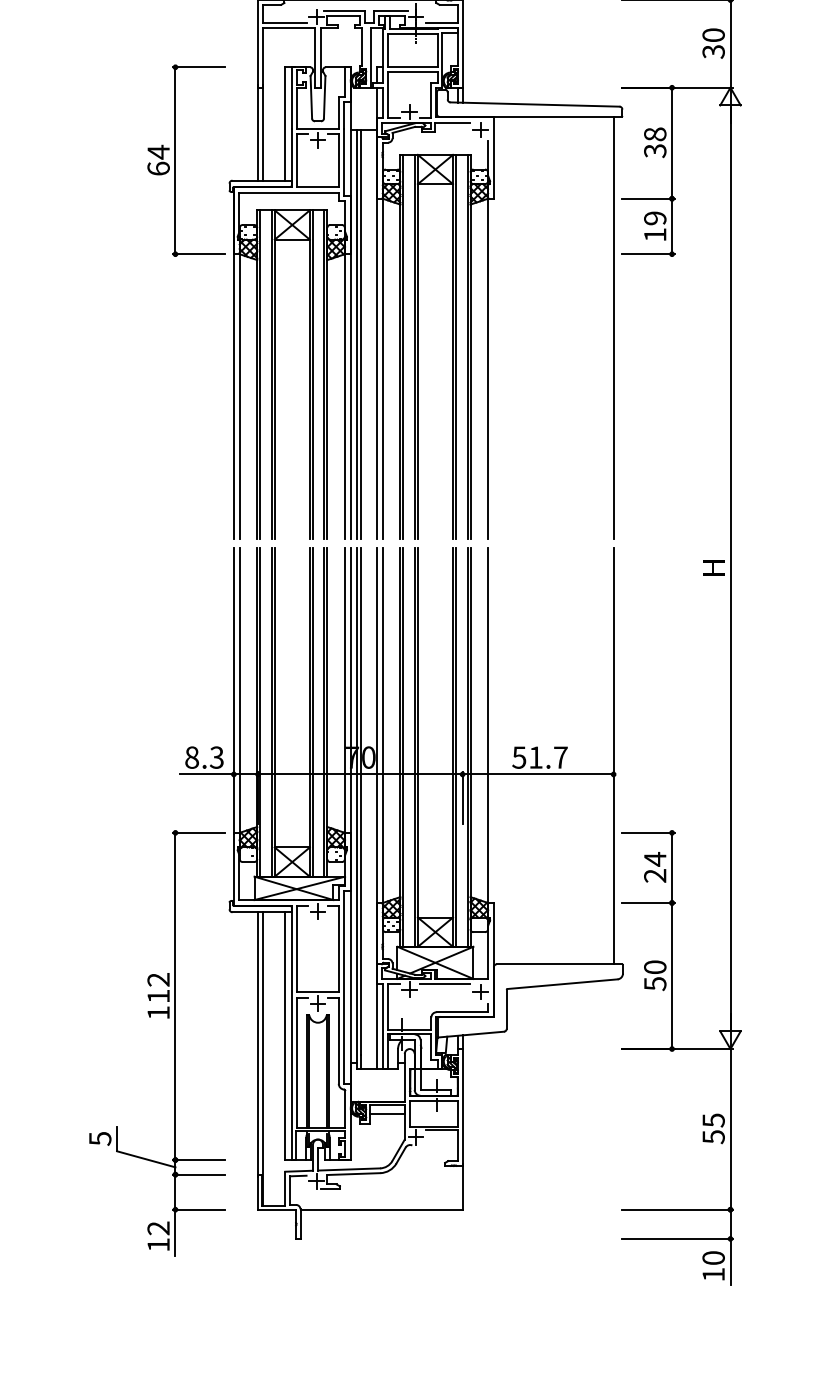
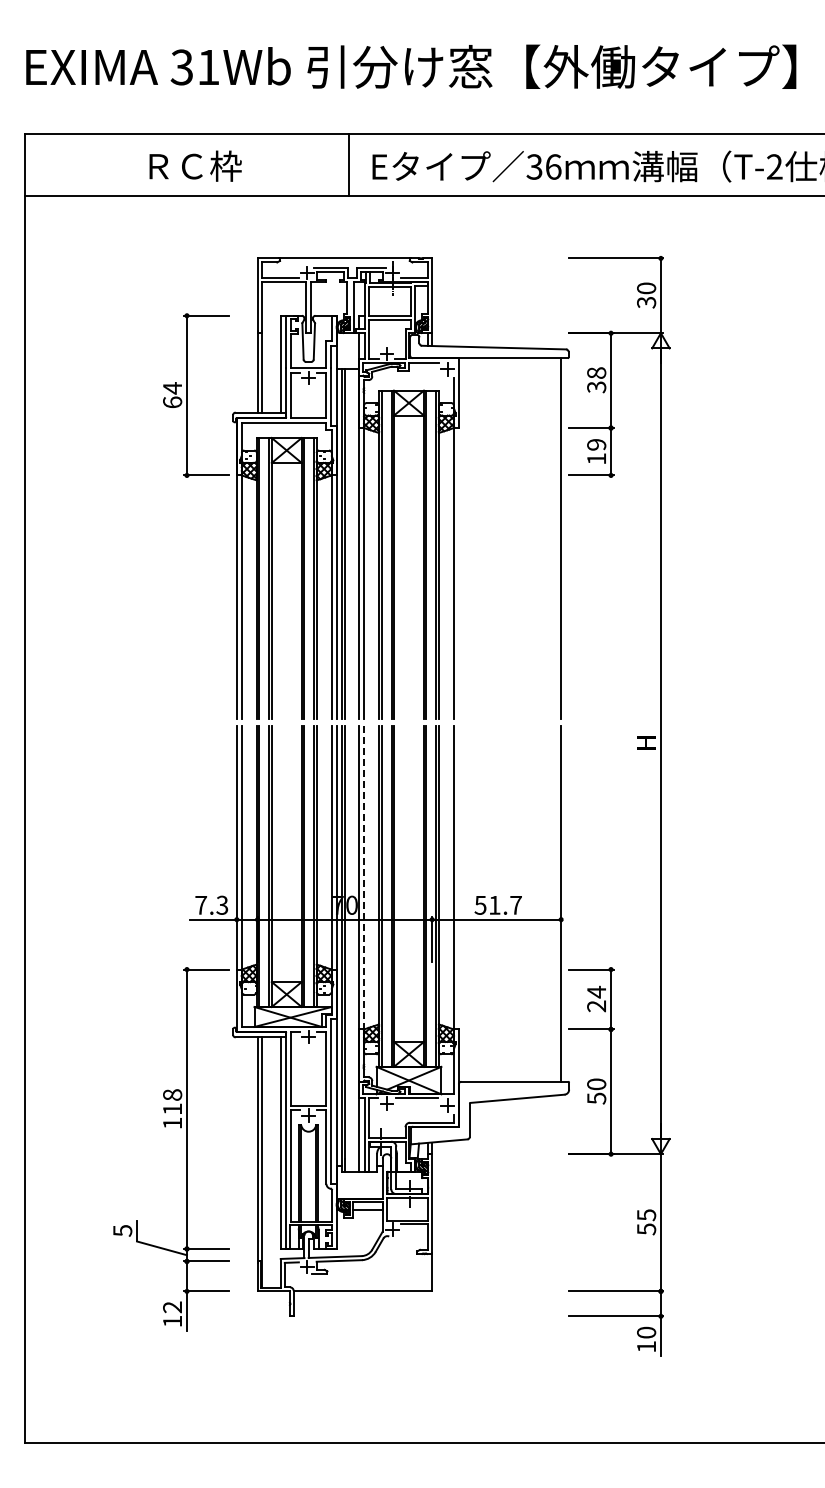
line: (383, 726) -> (364, 878), solid -> dashed
text: (192, 756) -> (201, 904), 8.3 -> 7.3
text: (158, 979) -> (172, 1094), 112 -> 118

